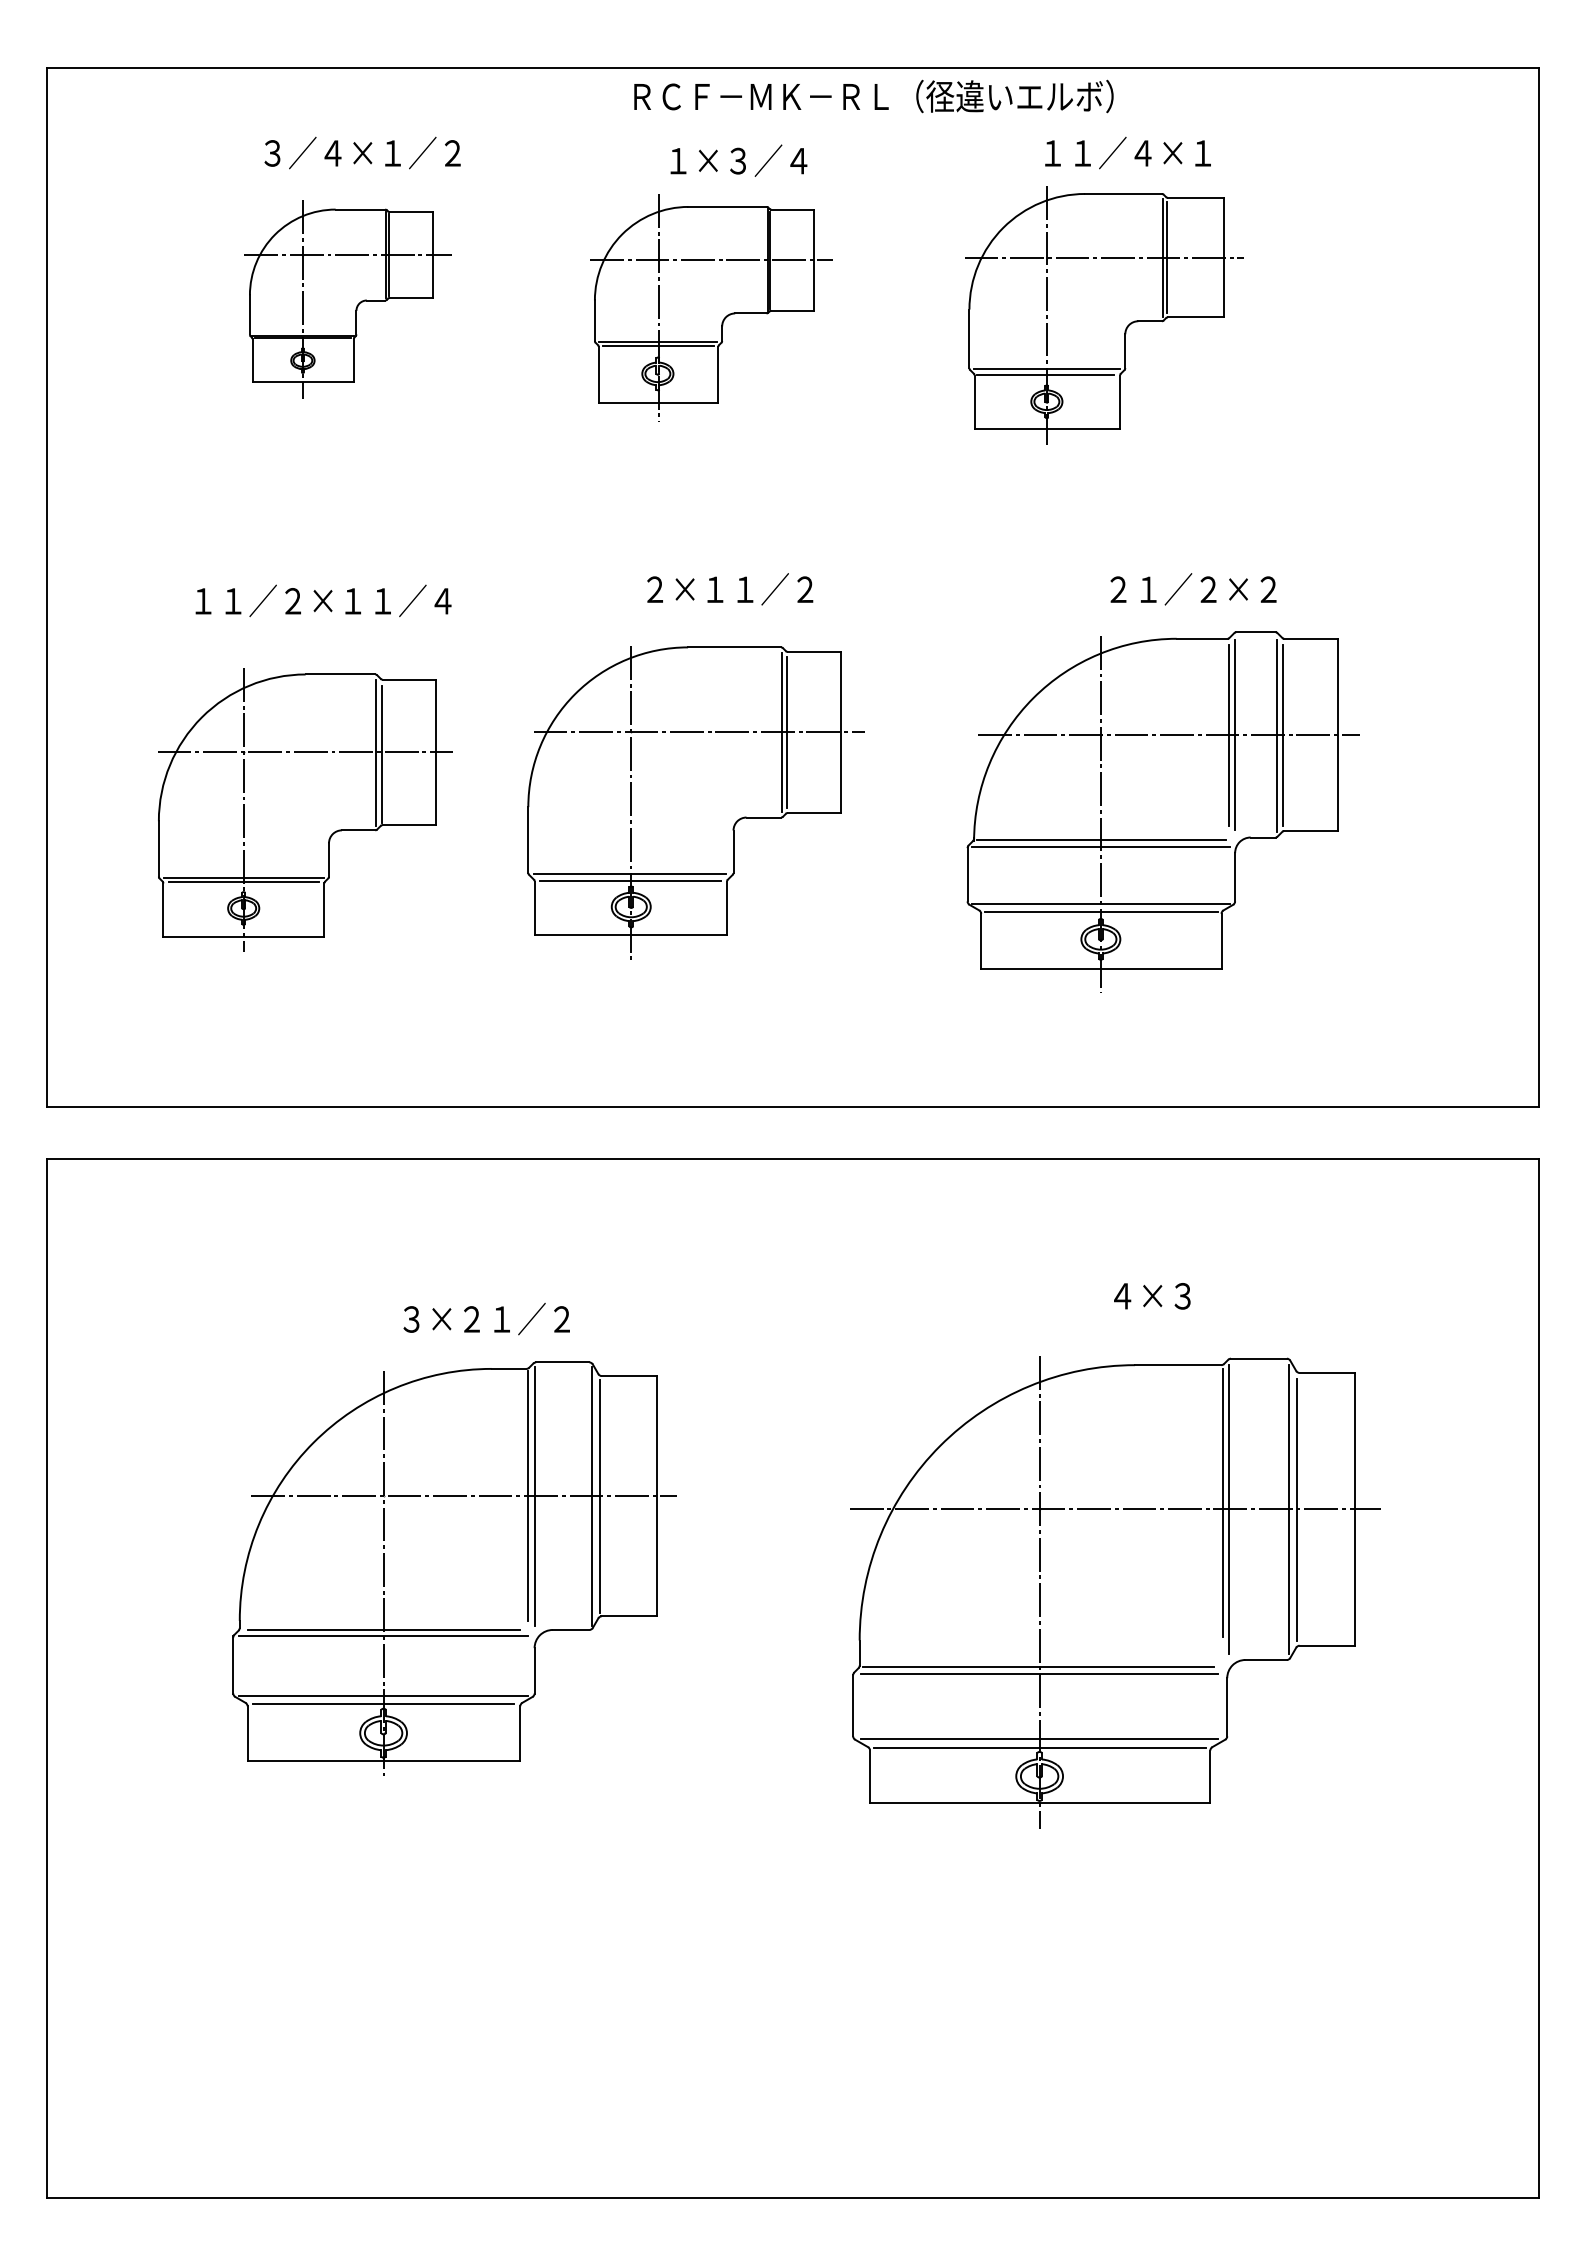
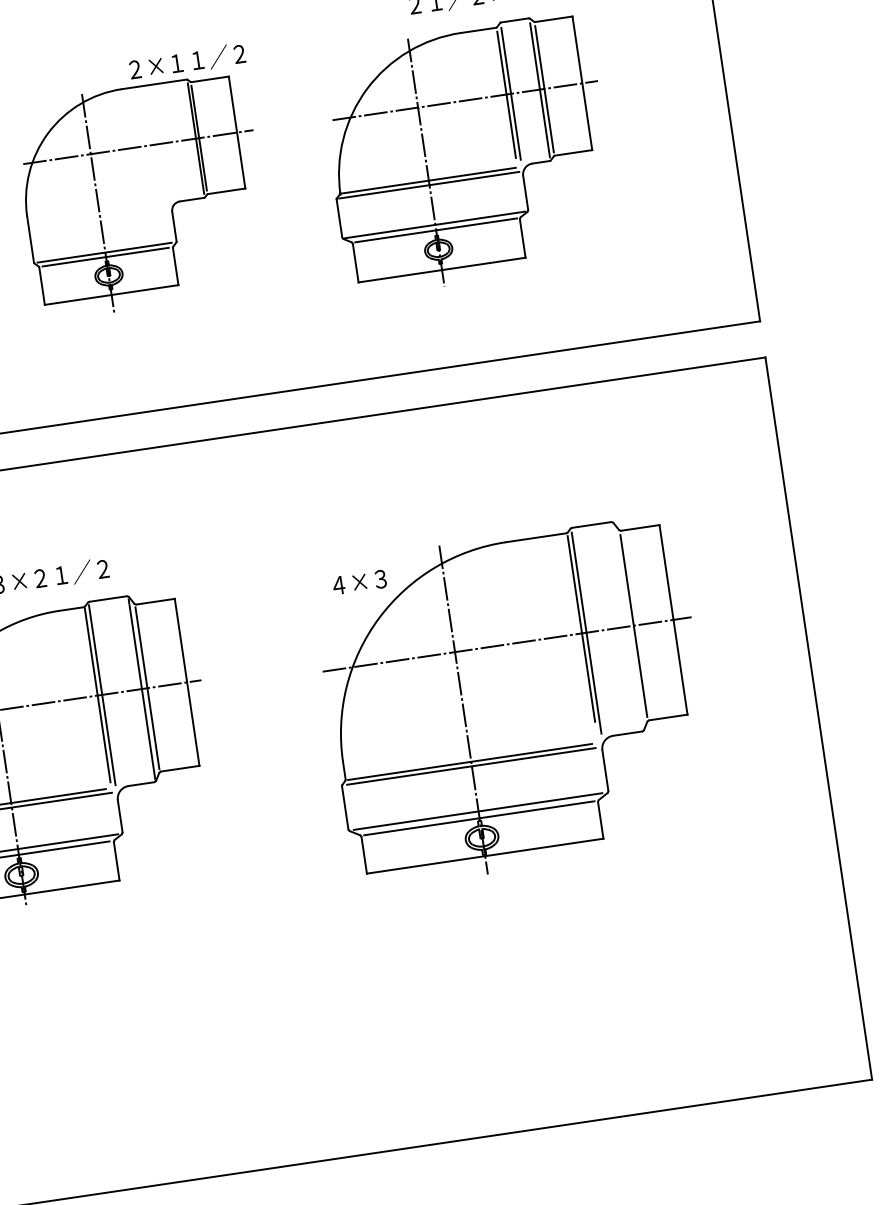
text: (730, 589) -> (187, 61), moved
text: (1152, 1296) -> (359, 582), moved
line: (1289, 1509) -> (628, 626), removed

